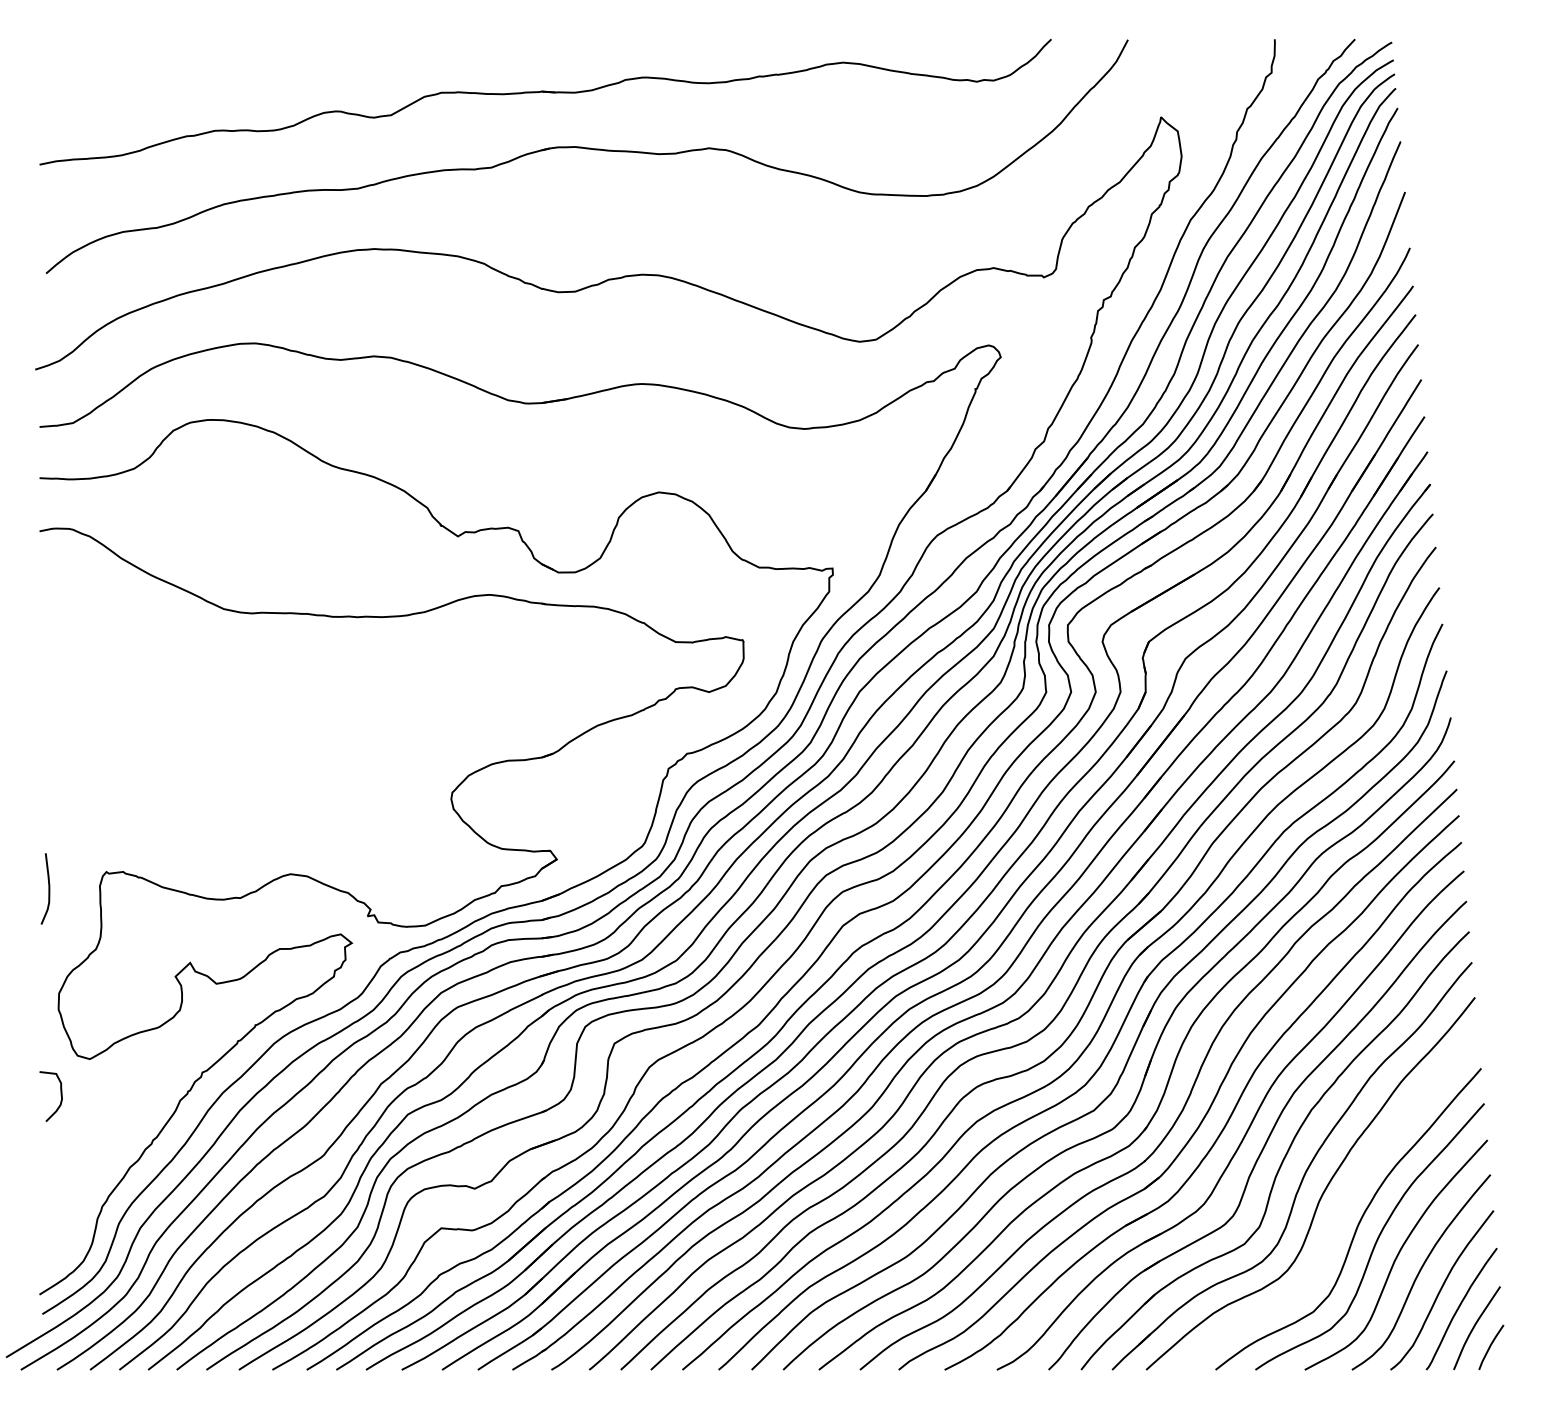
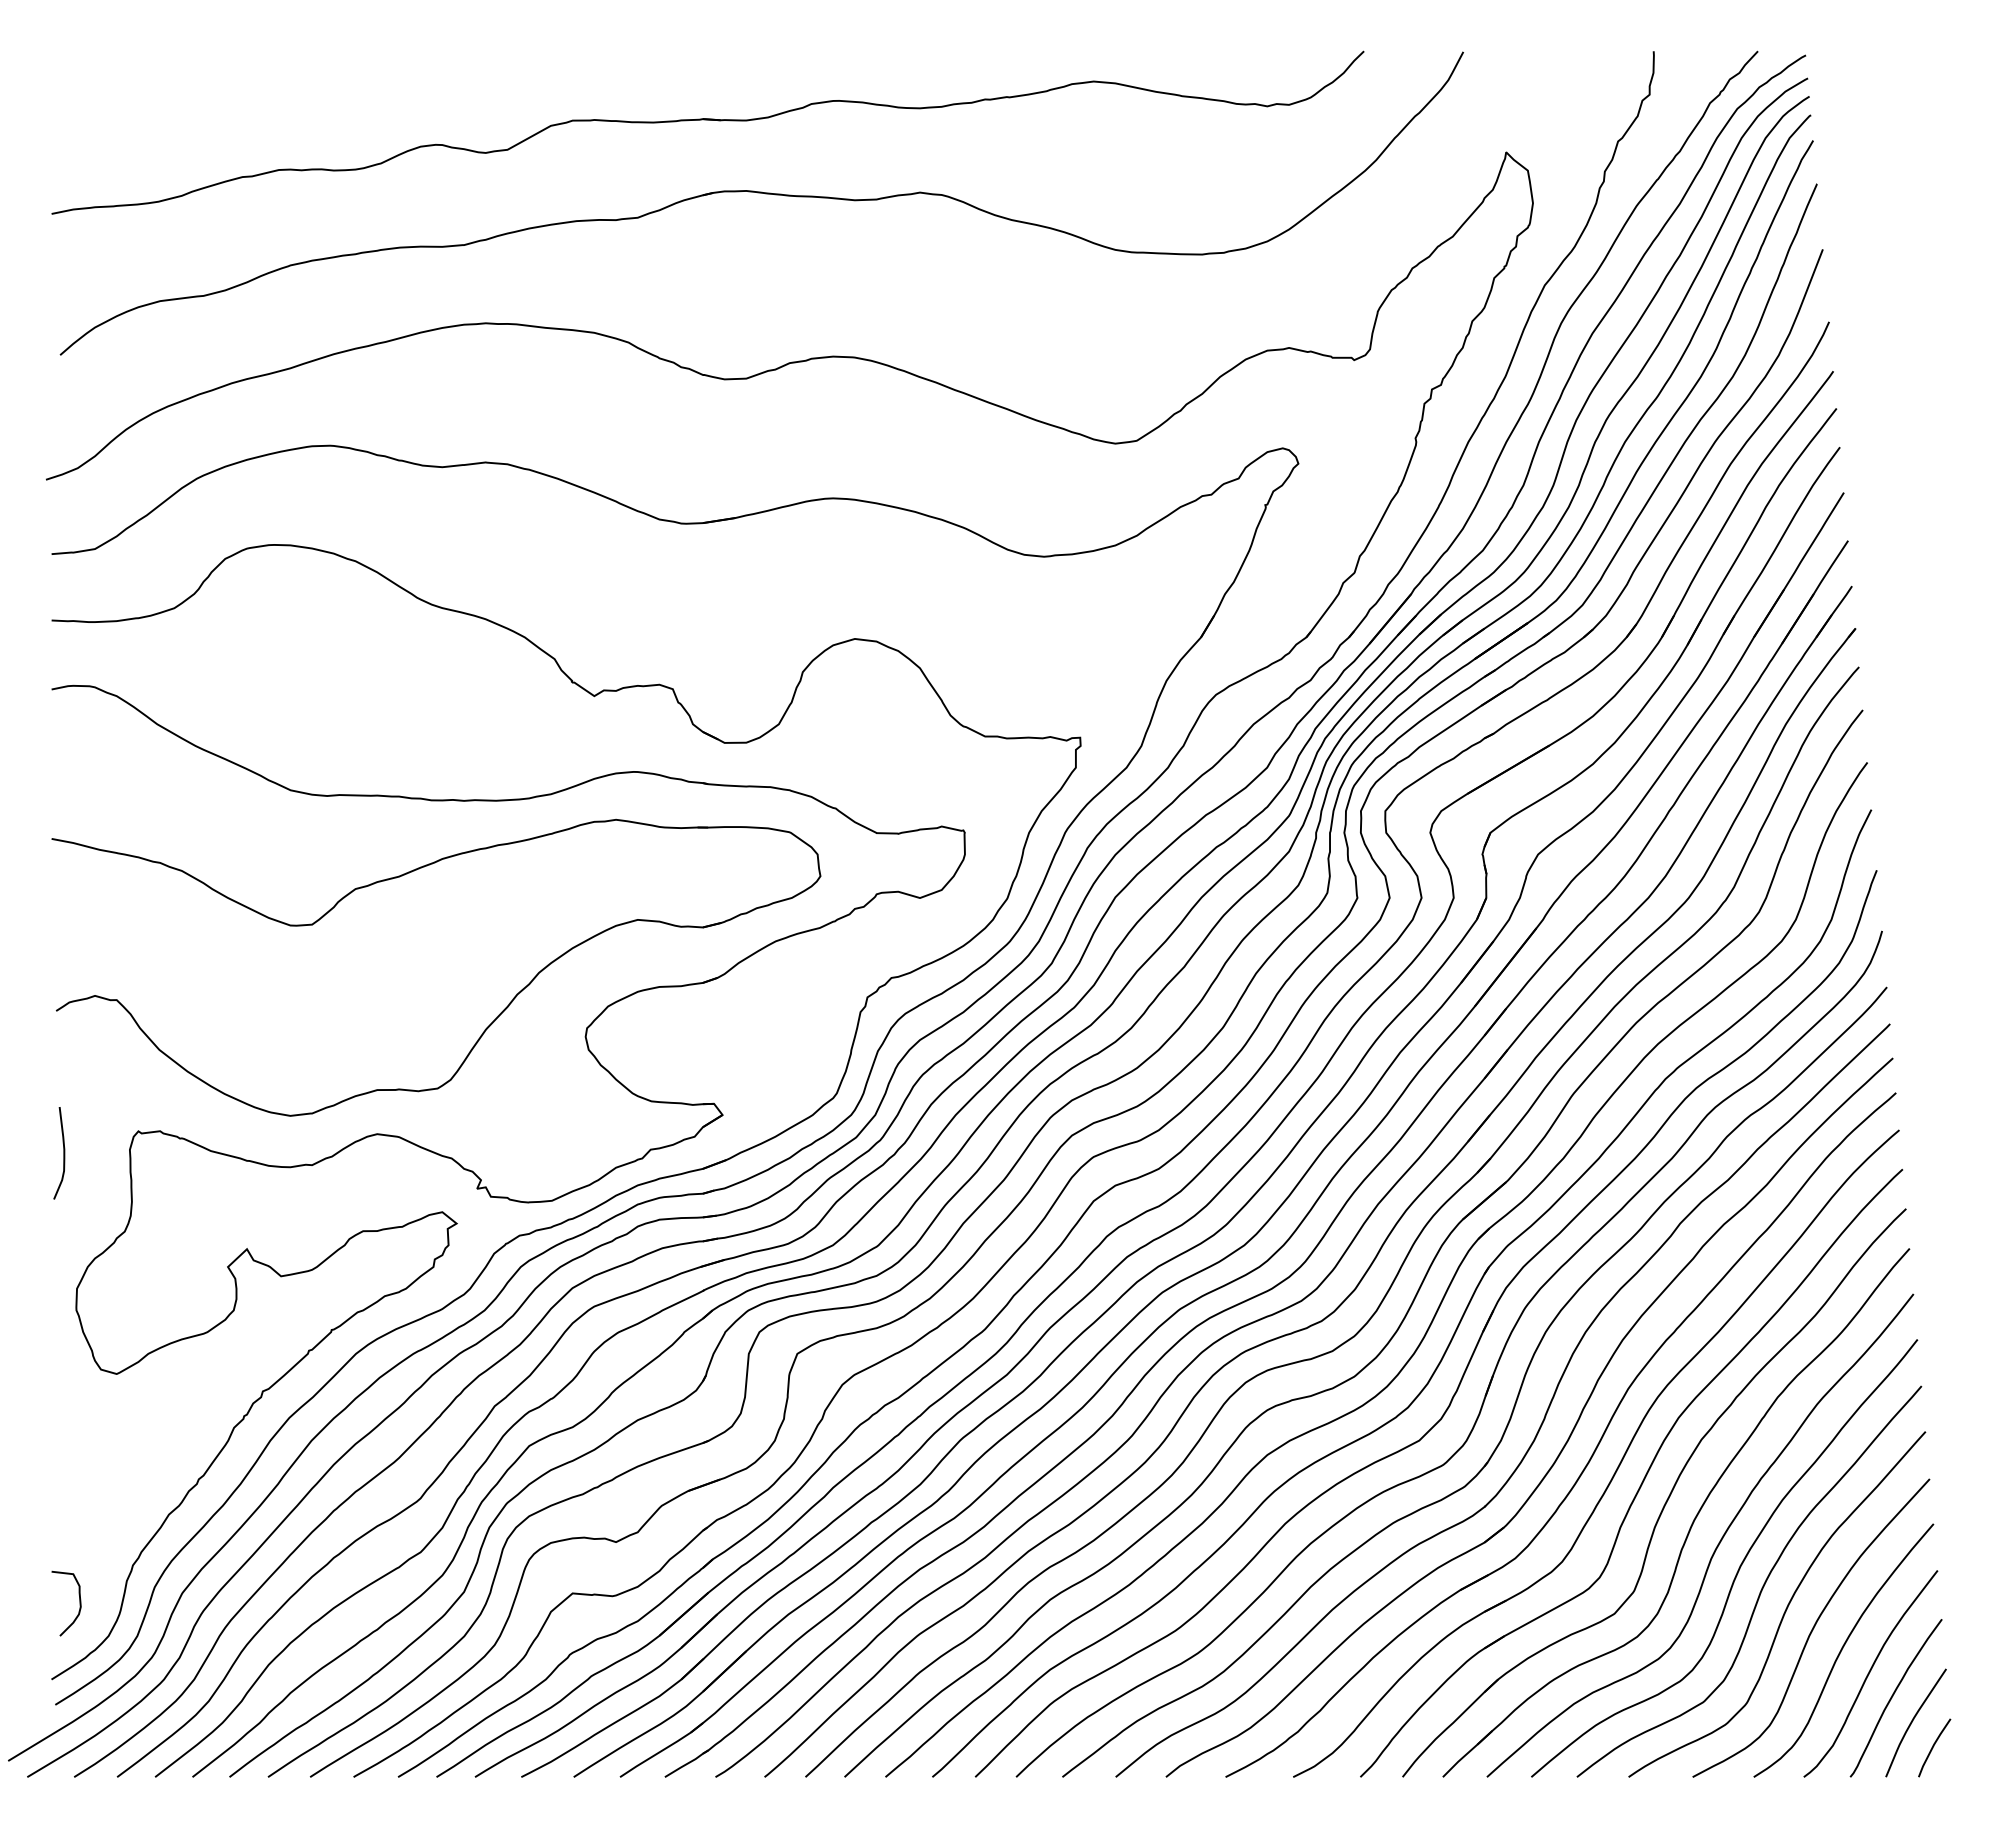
part: (378, 788) -> (491, 1022), added
curve: (61, 1096) -> (79, 1603), moved
curve: (1340, 1206) -> (1739, 1565), added

